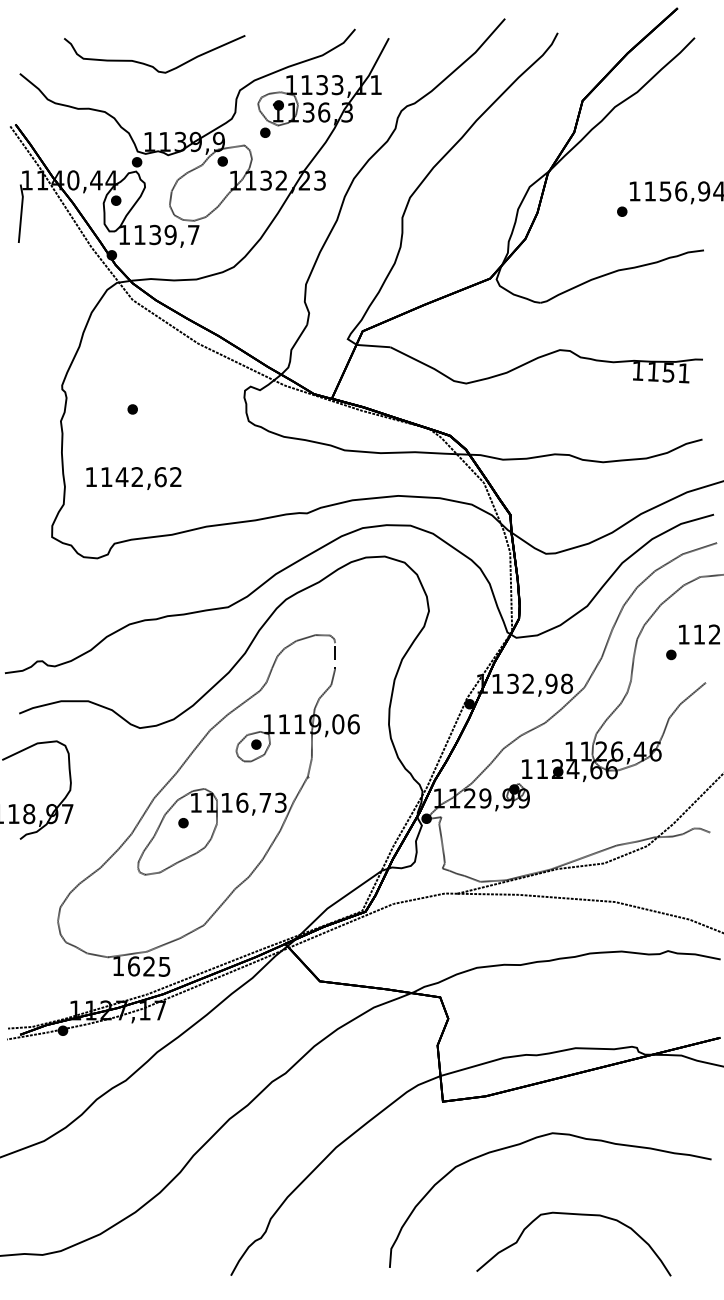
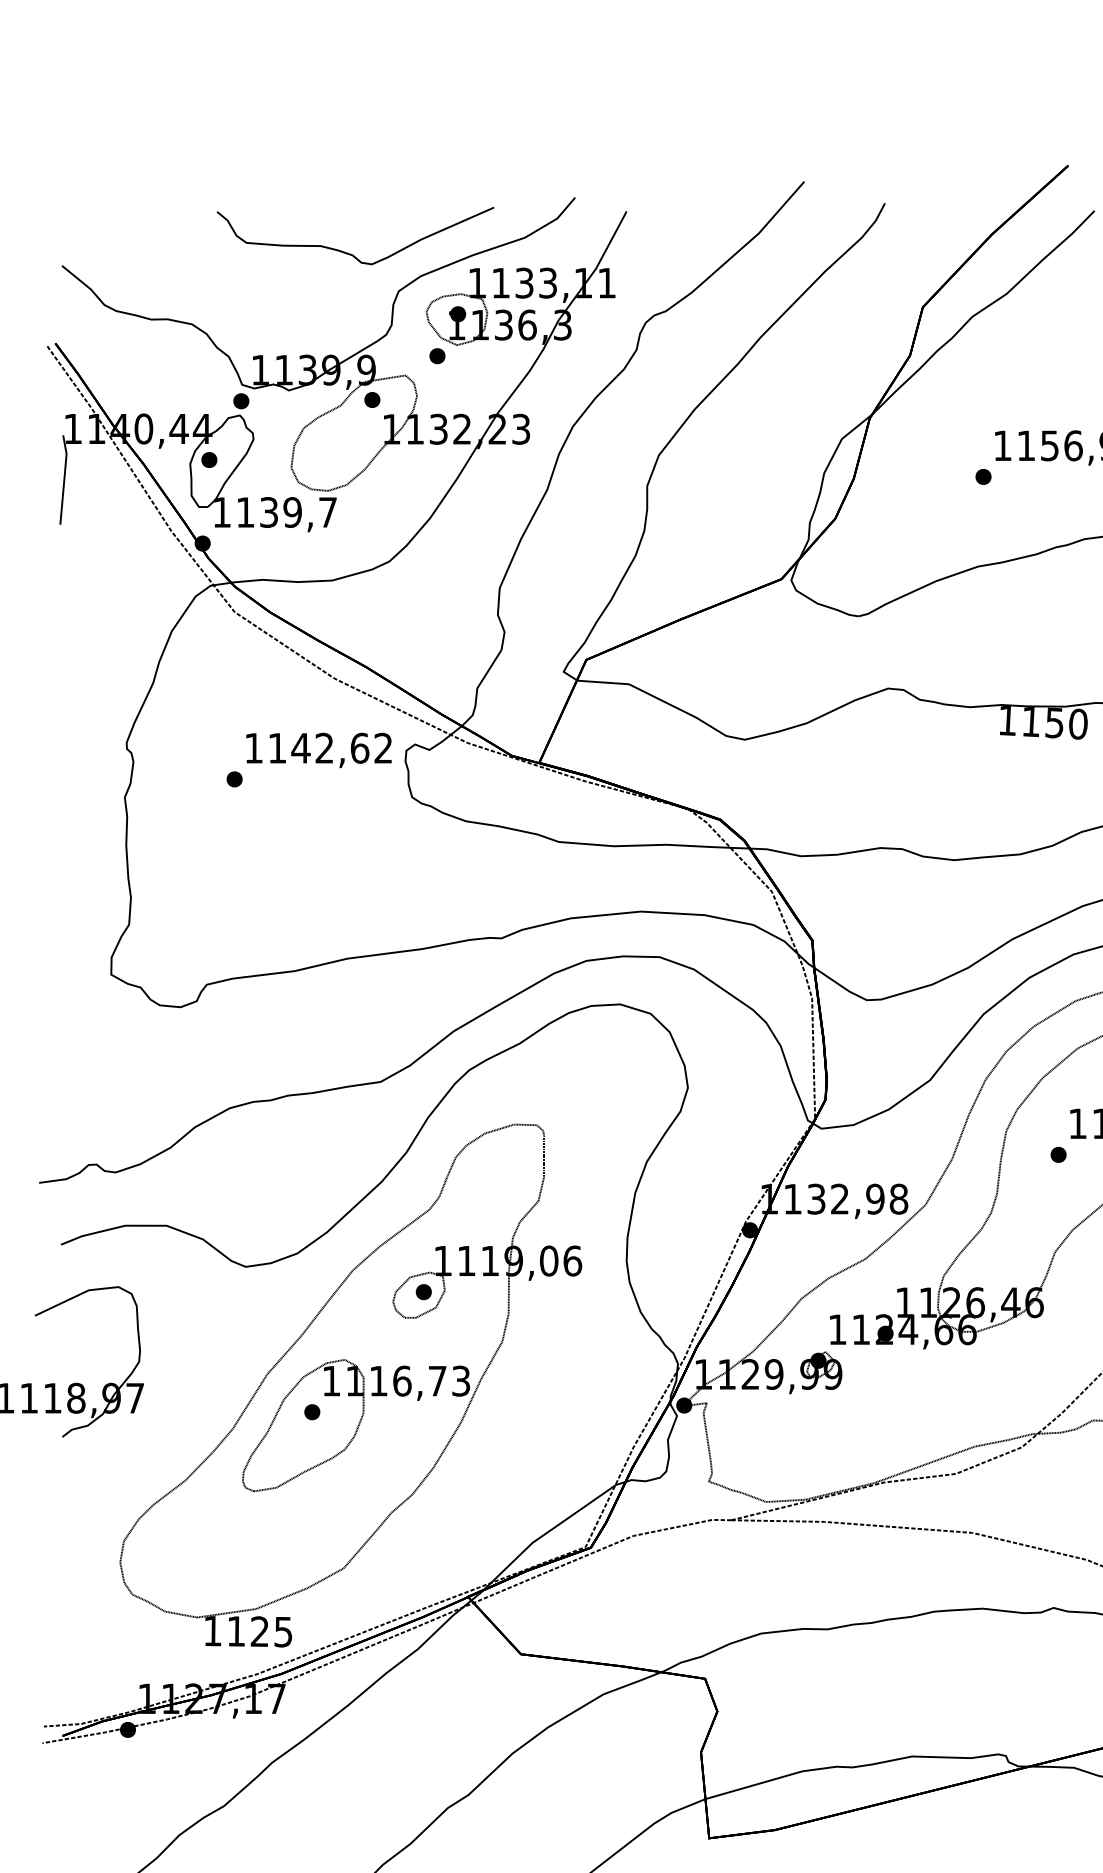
curve: (149, 64) -> (347, 251), moved
text: (684, 373) -> (1078, 724), 1151 -> 1150
text: (133, 478) -> (318, 750), moved
text: (133, 966) -> (235, 1631), 1625 -> 1125

